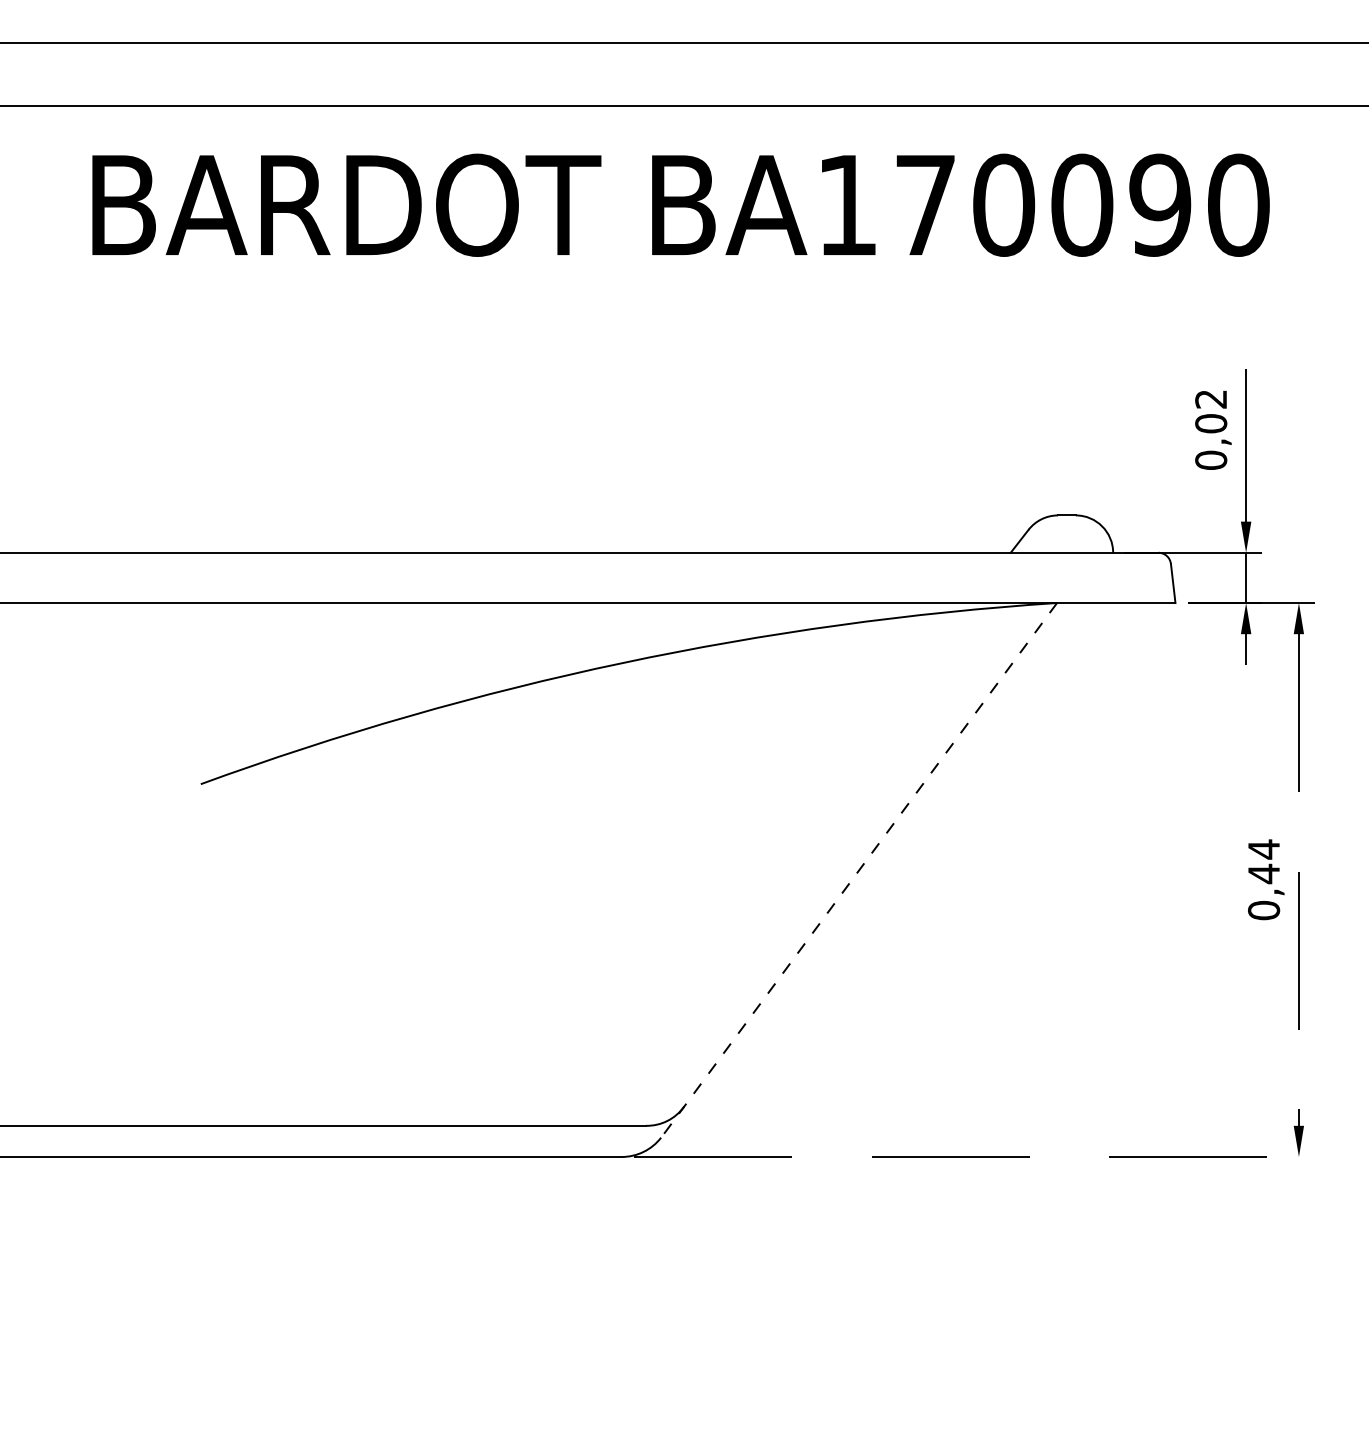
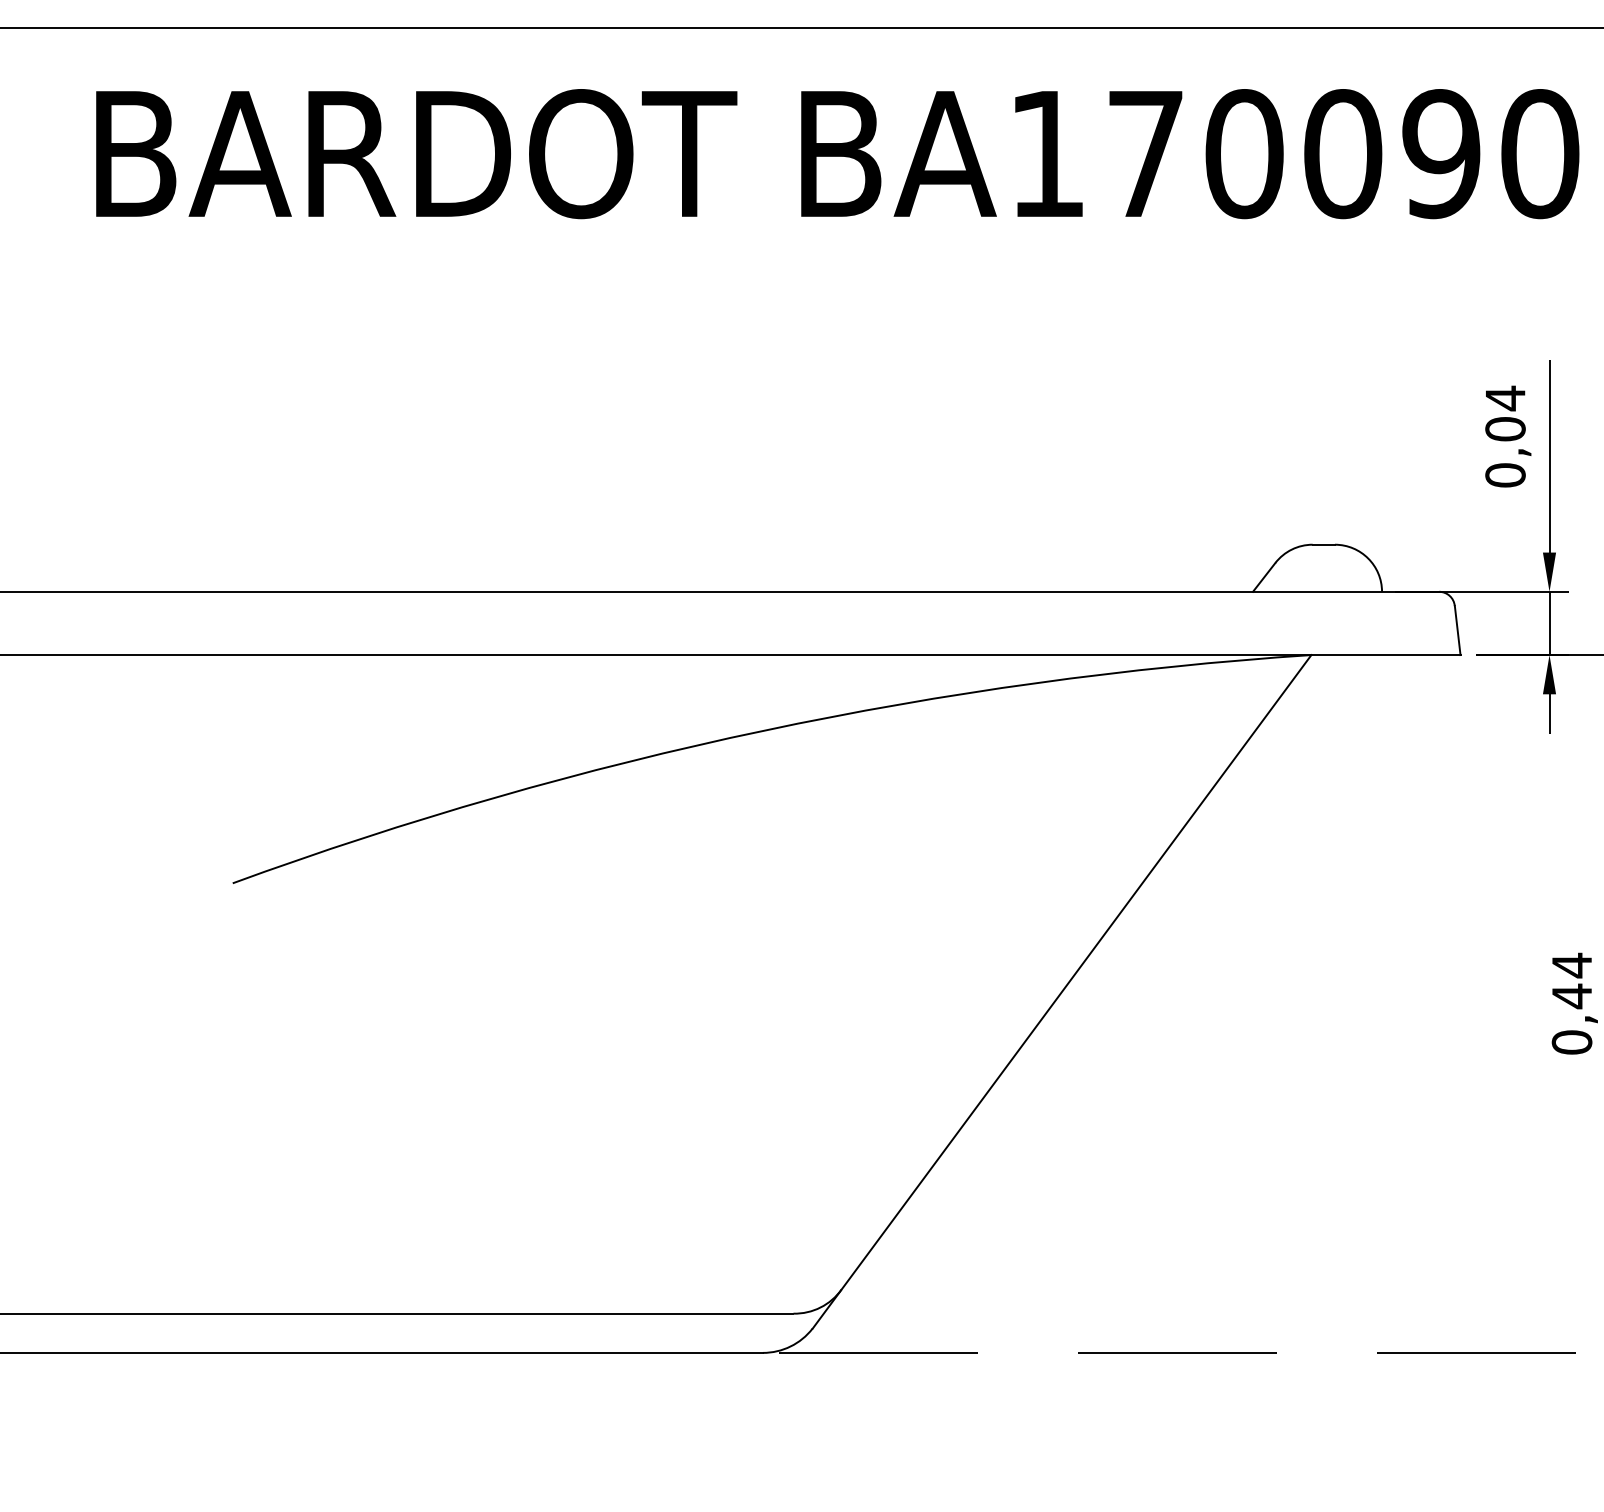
text: (1210, 399) -> (1504, 398), 0,02 -> 0,04
line: (859, 870) -> (1062, 992), dashed -> solid

